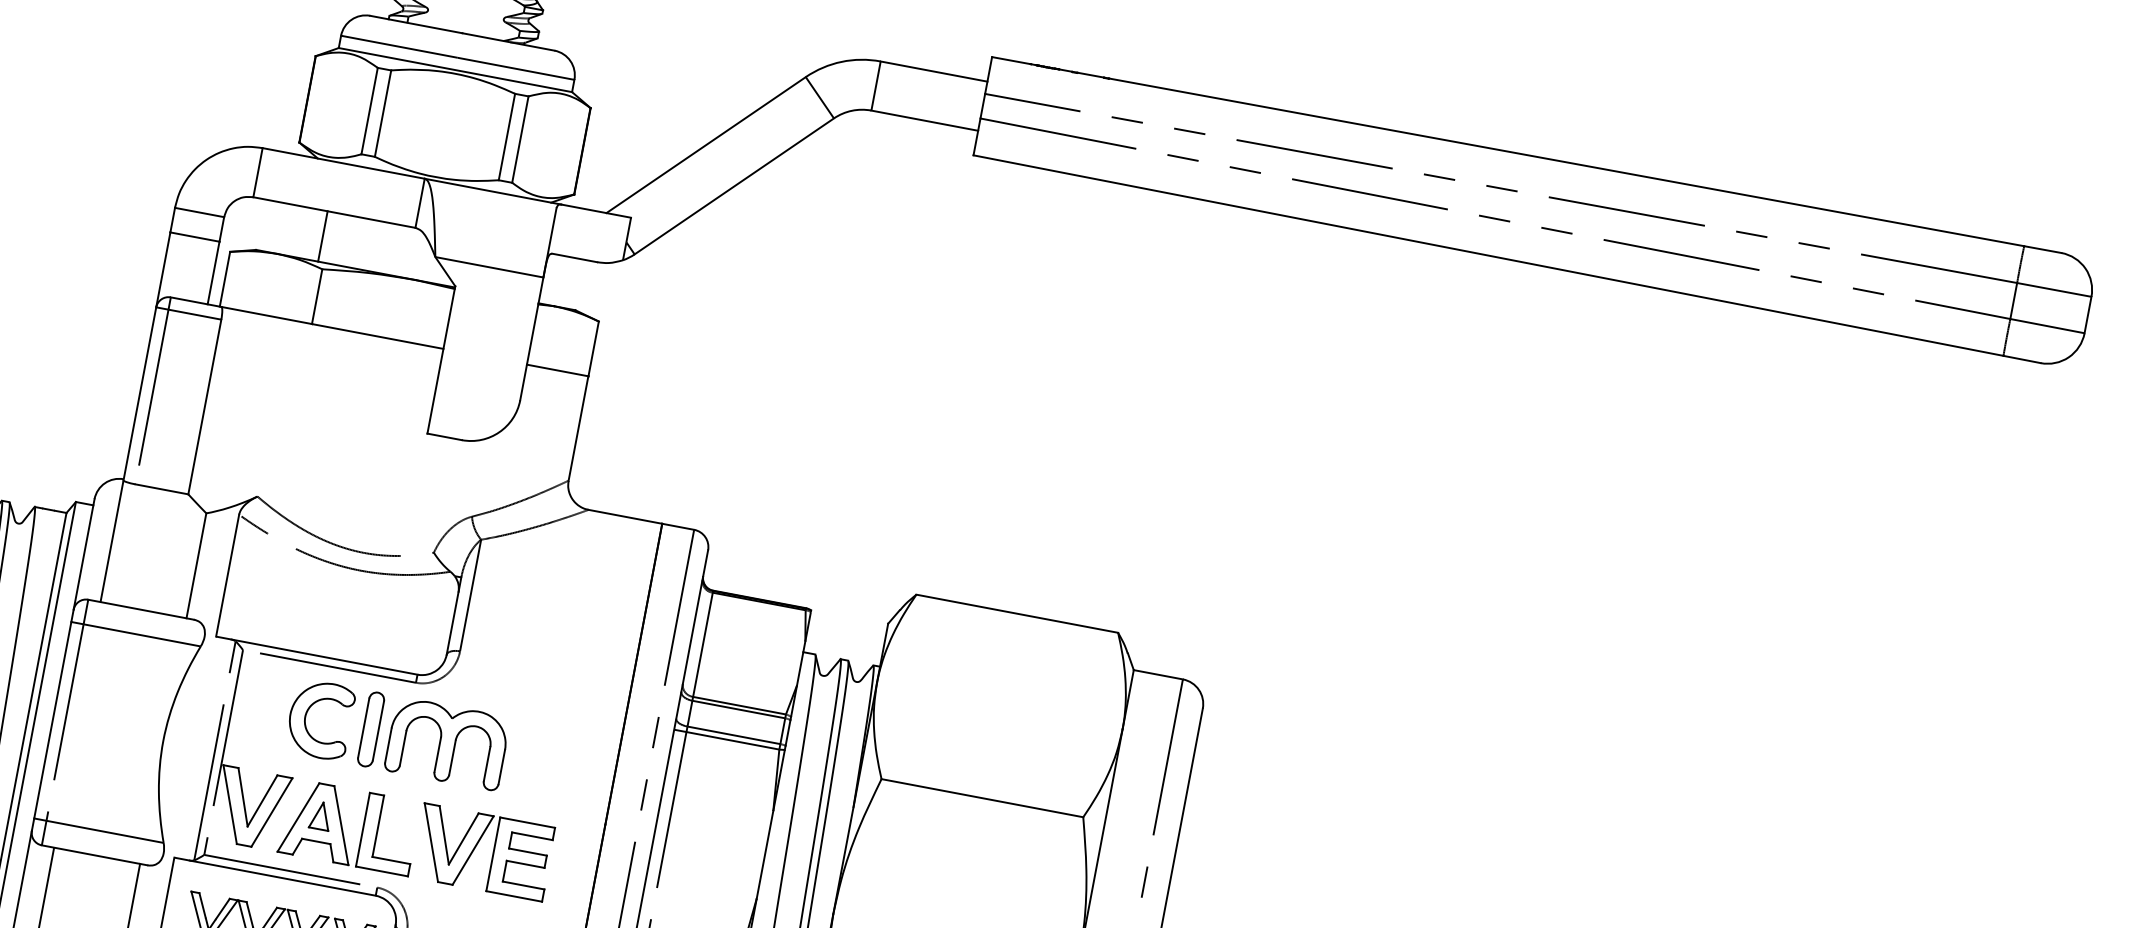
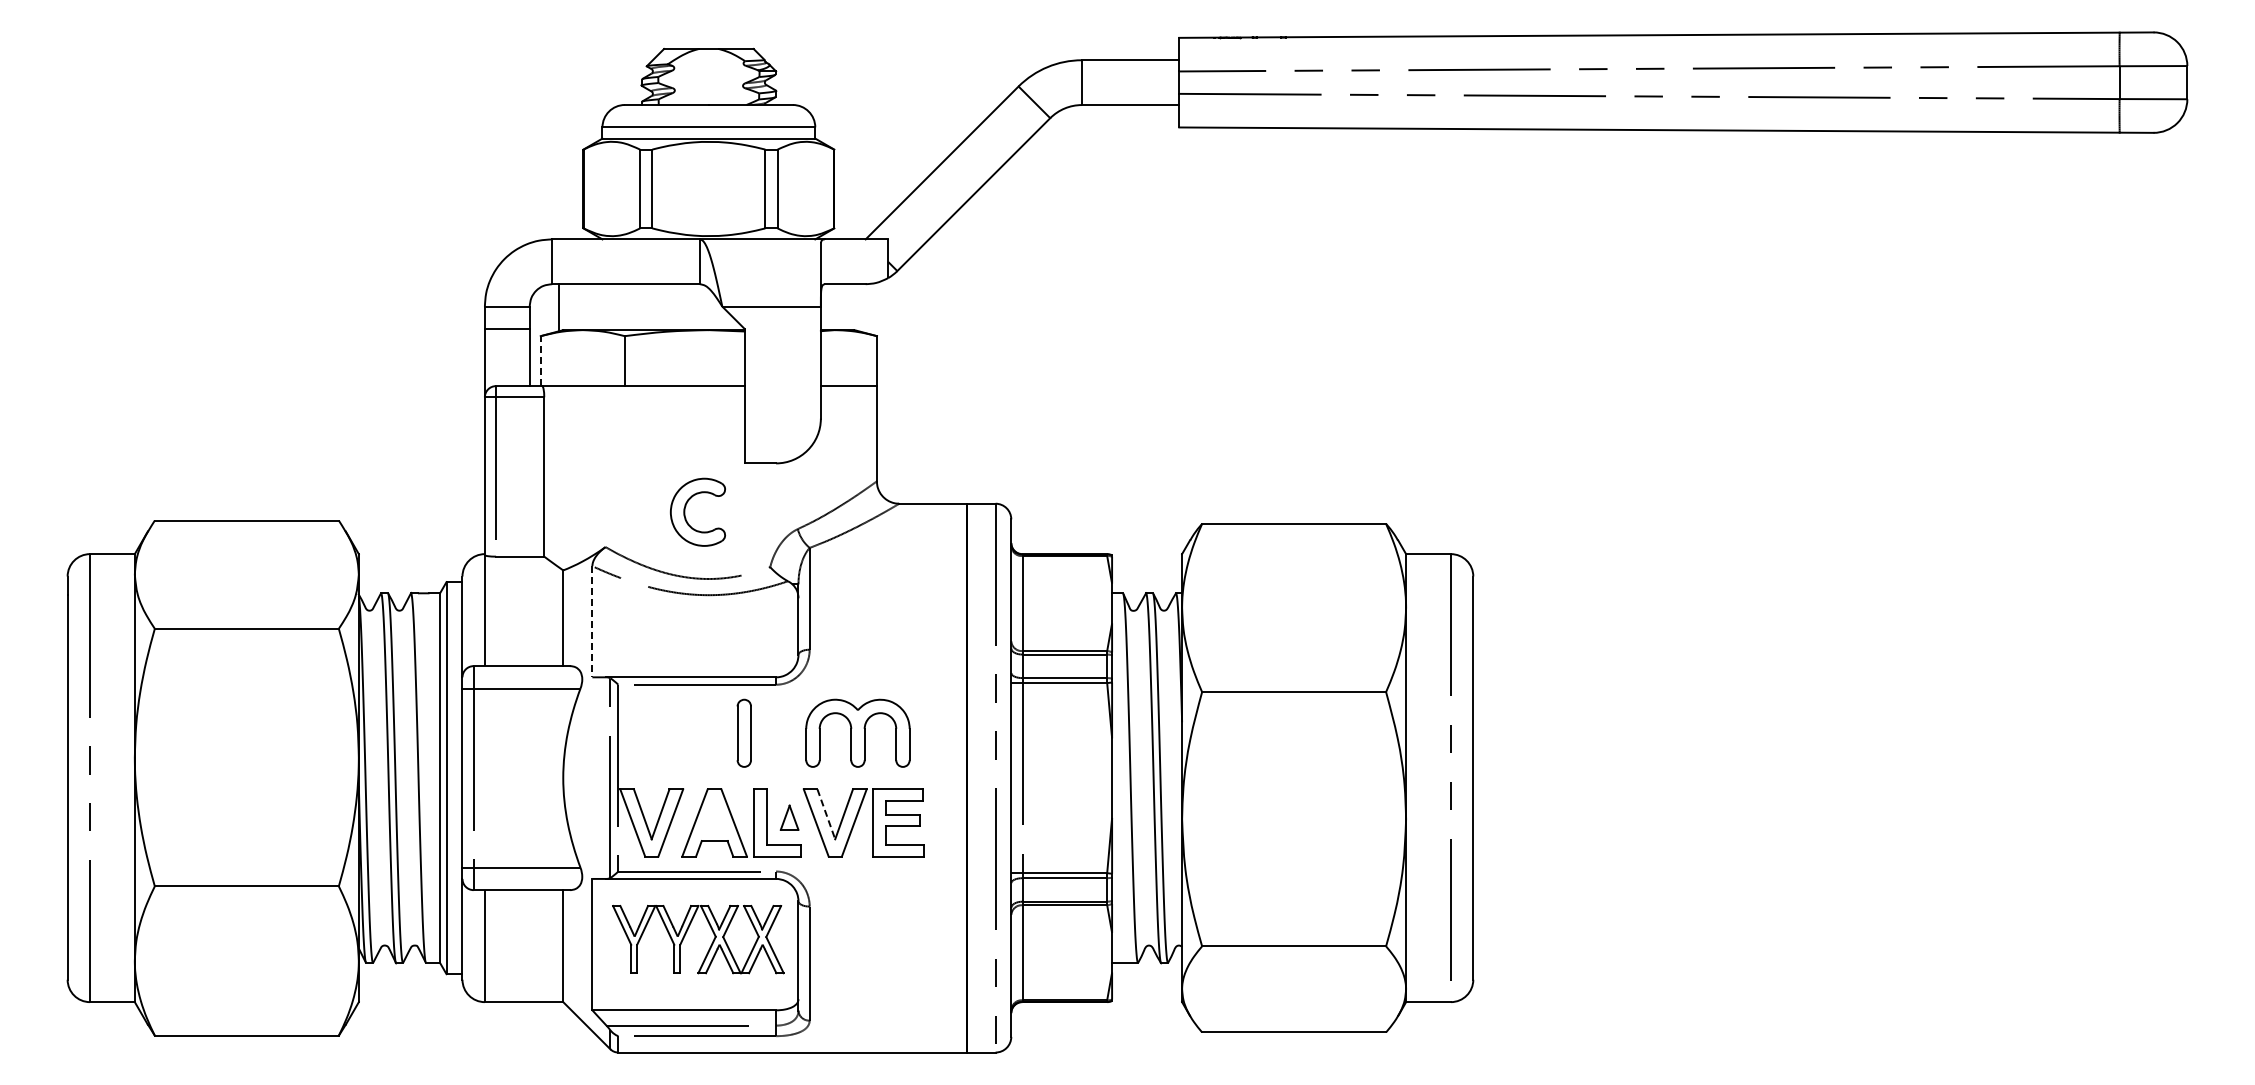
line: (322, 236) -> (558, 307), moved
line: (224, 279) -> (540, 361), solid -> dashed
line: (227, 575) -> (592, 621), solid -> dashed
part: (306, 716) -> (685, 511), moved
part: (447, 742) -> (857, 732), moved
part: (320, 815) -> (789, 817), moved
line: (444, 835) -> (826, 814), solid -> dashed

